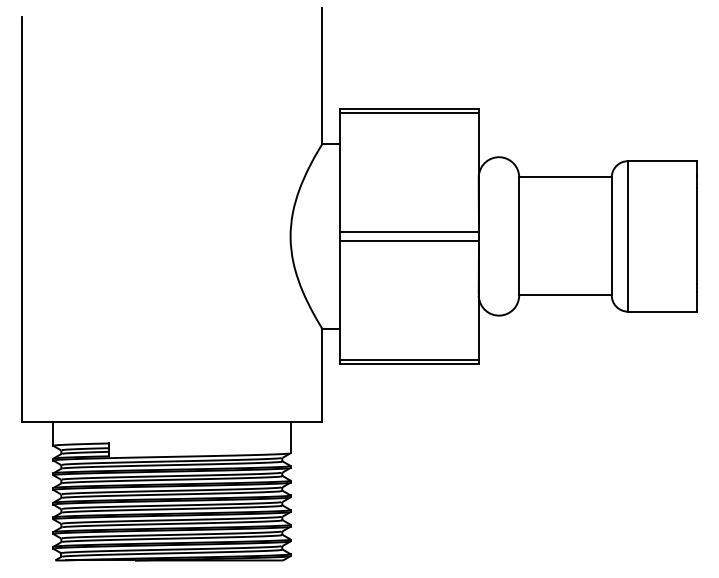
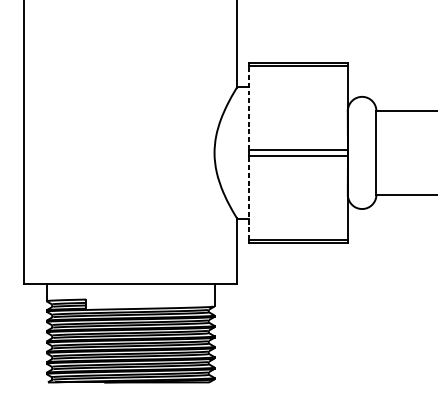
line: (339, 172) -> (249, 107), solid -> dashed
line: (339, 300) -> (249, 198), solid -> dashed

